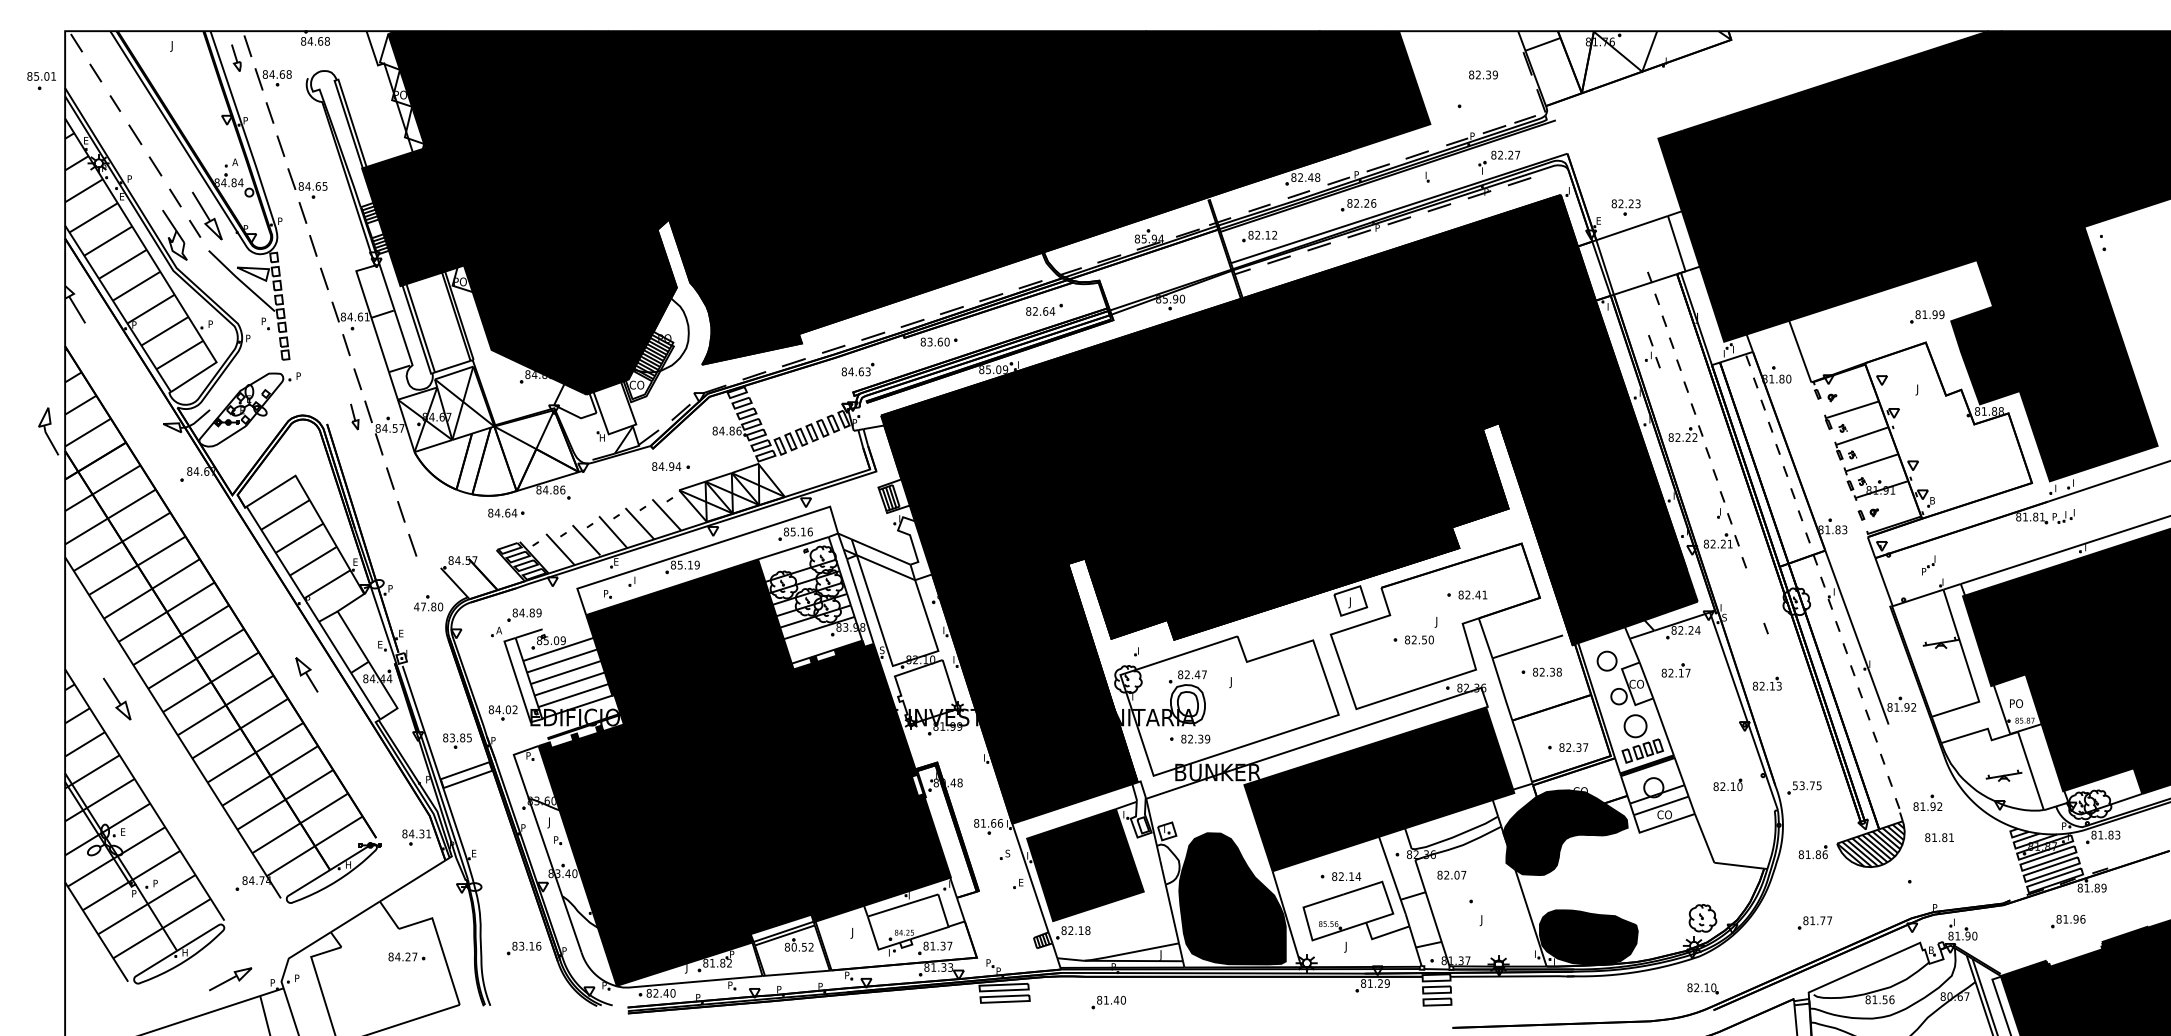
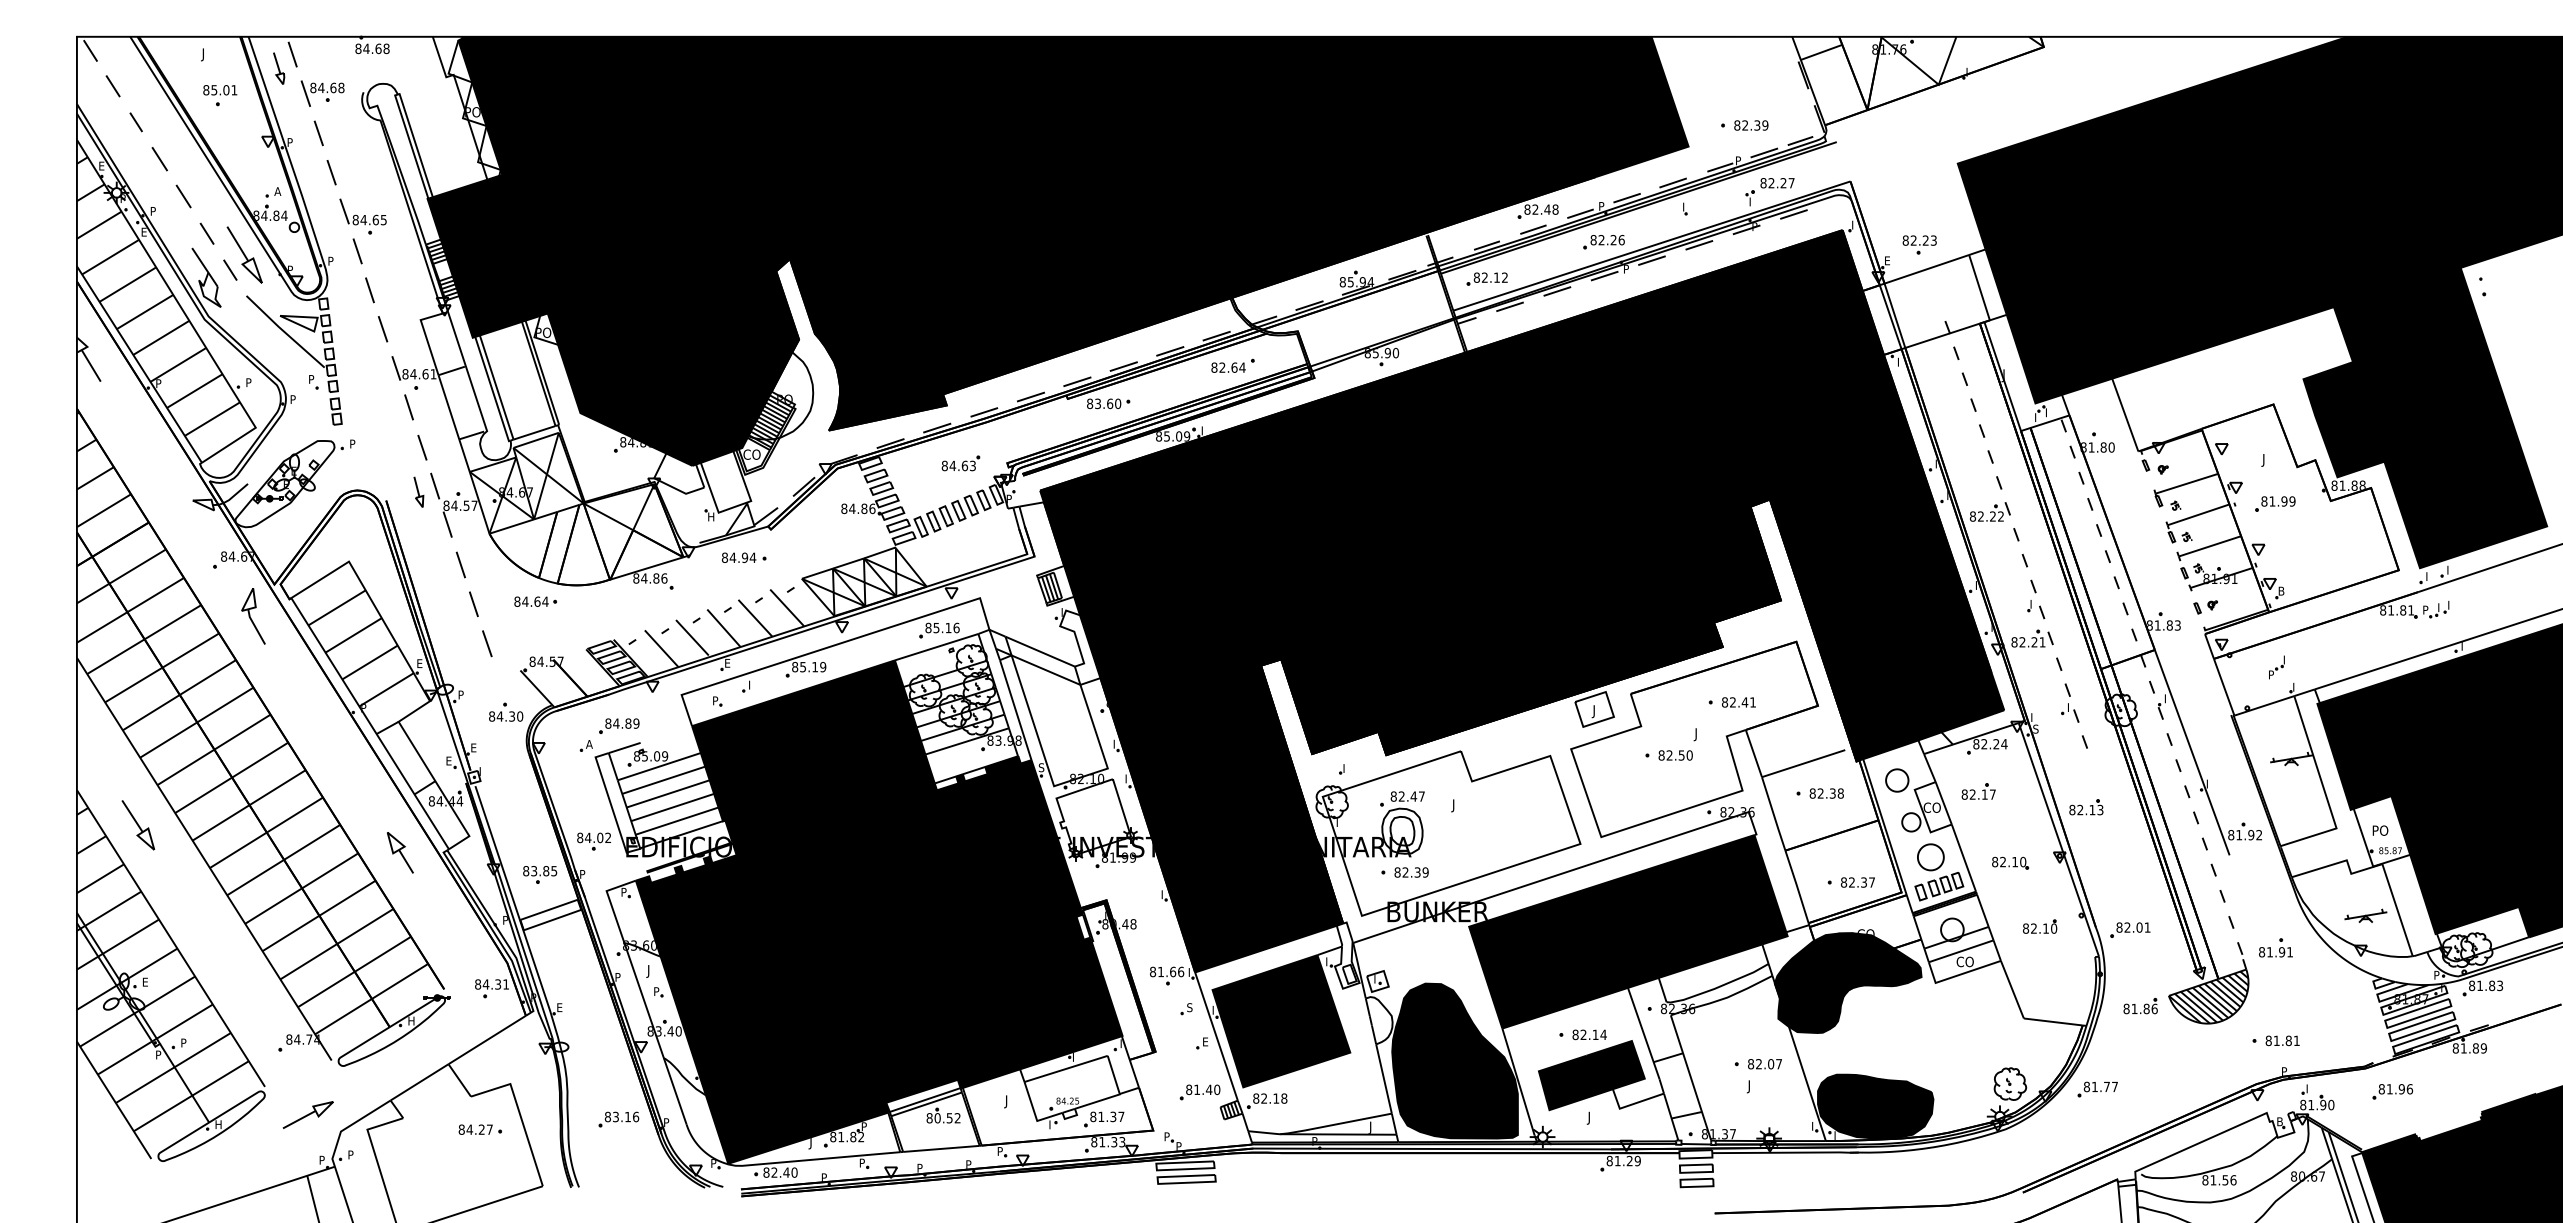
text: (1483, 74) -> (1751, 125), moved
part: (41, 80) -> (220, 95), moved
part: (1927, 316) -> (2275, 503), moved
part: (1653, 351) -> (2070, 702), moved
part: (857, 369) -> (960, 463), moved
part: (48, 431) -> (253, 616), moved
part: (671, 466) -> (744, 557), moved
part: (506, 512) -> (535, 601), moved
text: (424, 606) -> (501, 716), 47.80 -> 84.30
part: (307, 674) -> (400, 852), moved
text: (1807, 785) -> (2133, 927), 53.75 -> 82.01
text: (1939, 806) -> (2289, 952), 81.92 -> 81.91
text: (1939, 837) -> (2282, 1040), moved
text: (1451, 875) -> (1764, 1064), moved
fill: (1348, 911) -> (1591, 1075), added
part: (2068, 921) -> (2392, 1091), moved
part: (1814, 922) -> (2097, 1089), moved
part: (229, 978) -> (307, 1114), moved
part: (1703, 988) -> (2010, 862), moved
part: (1108, 1002) -> (1199, 1092), moved

